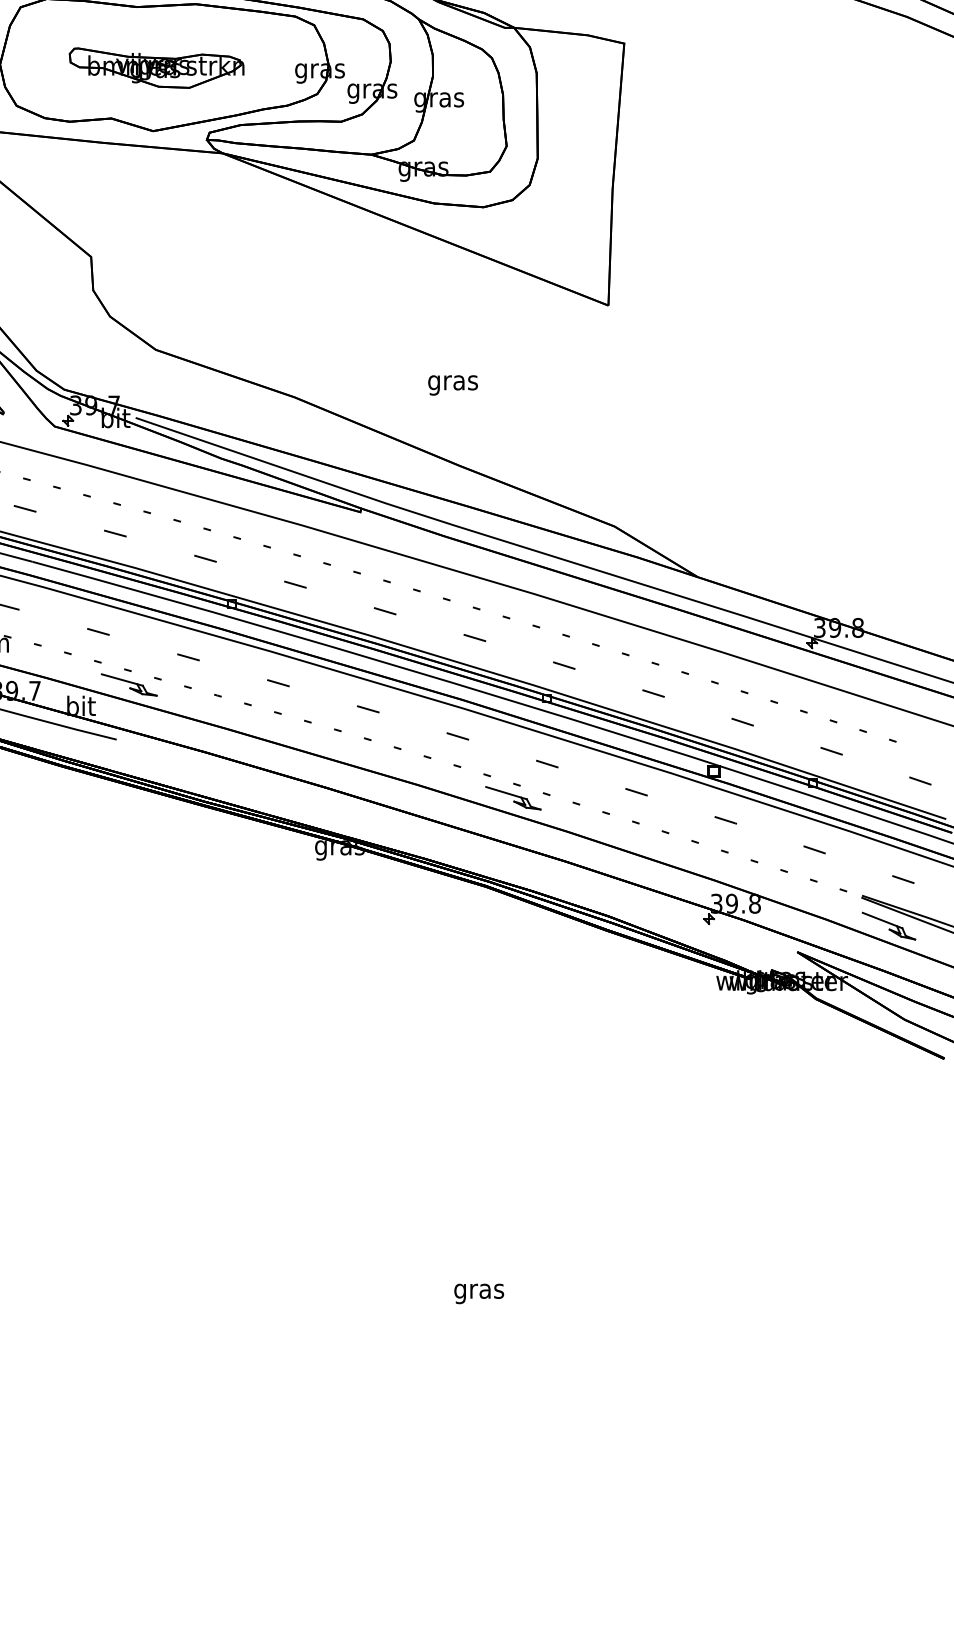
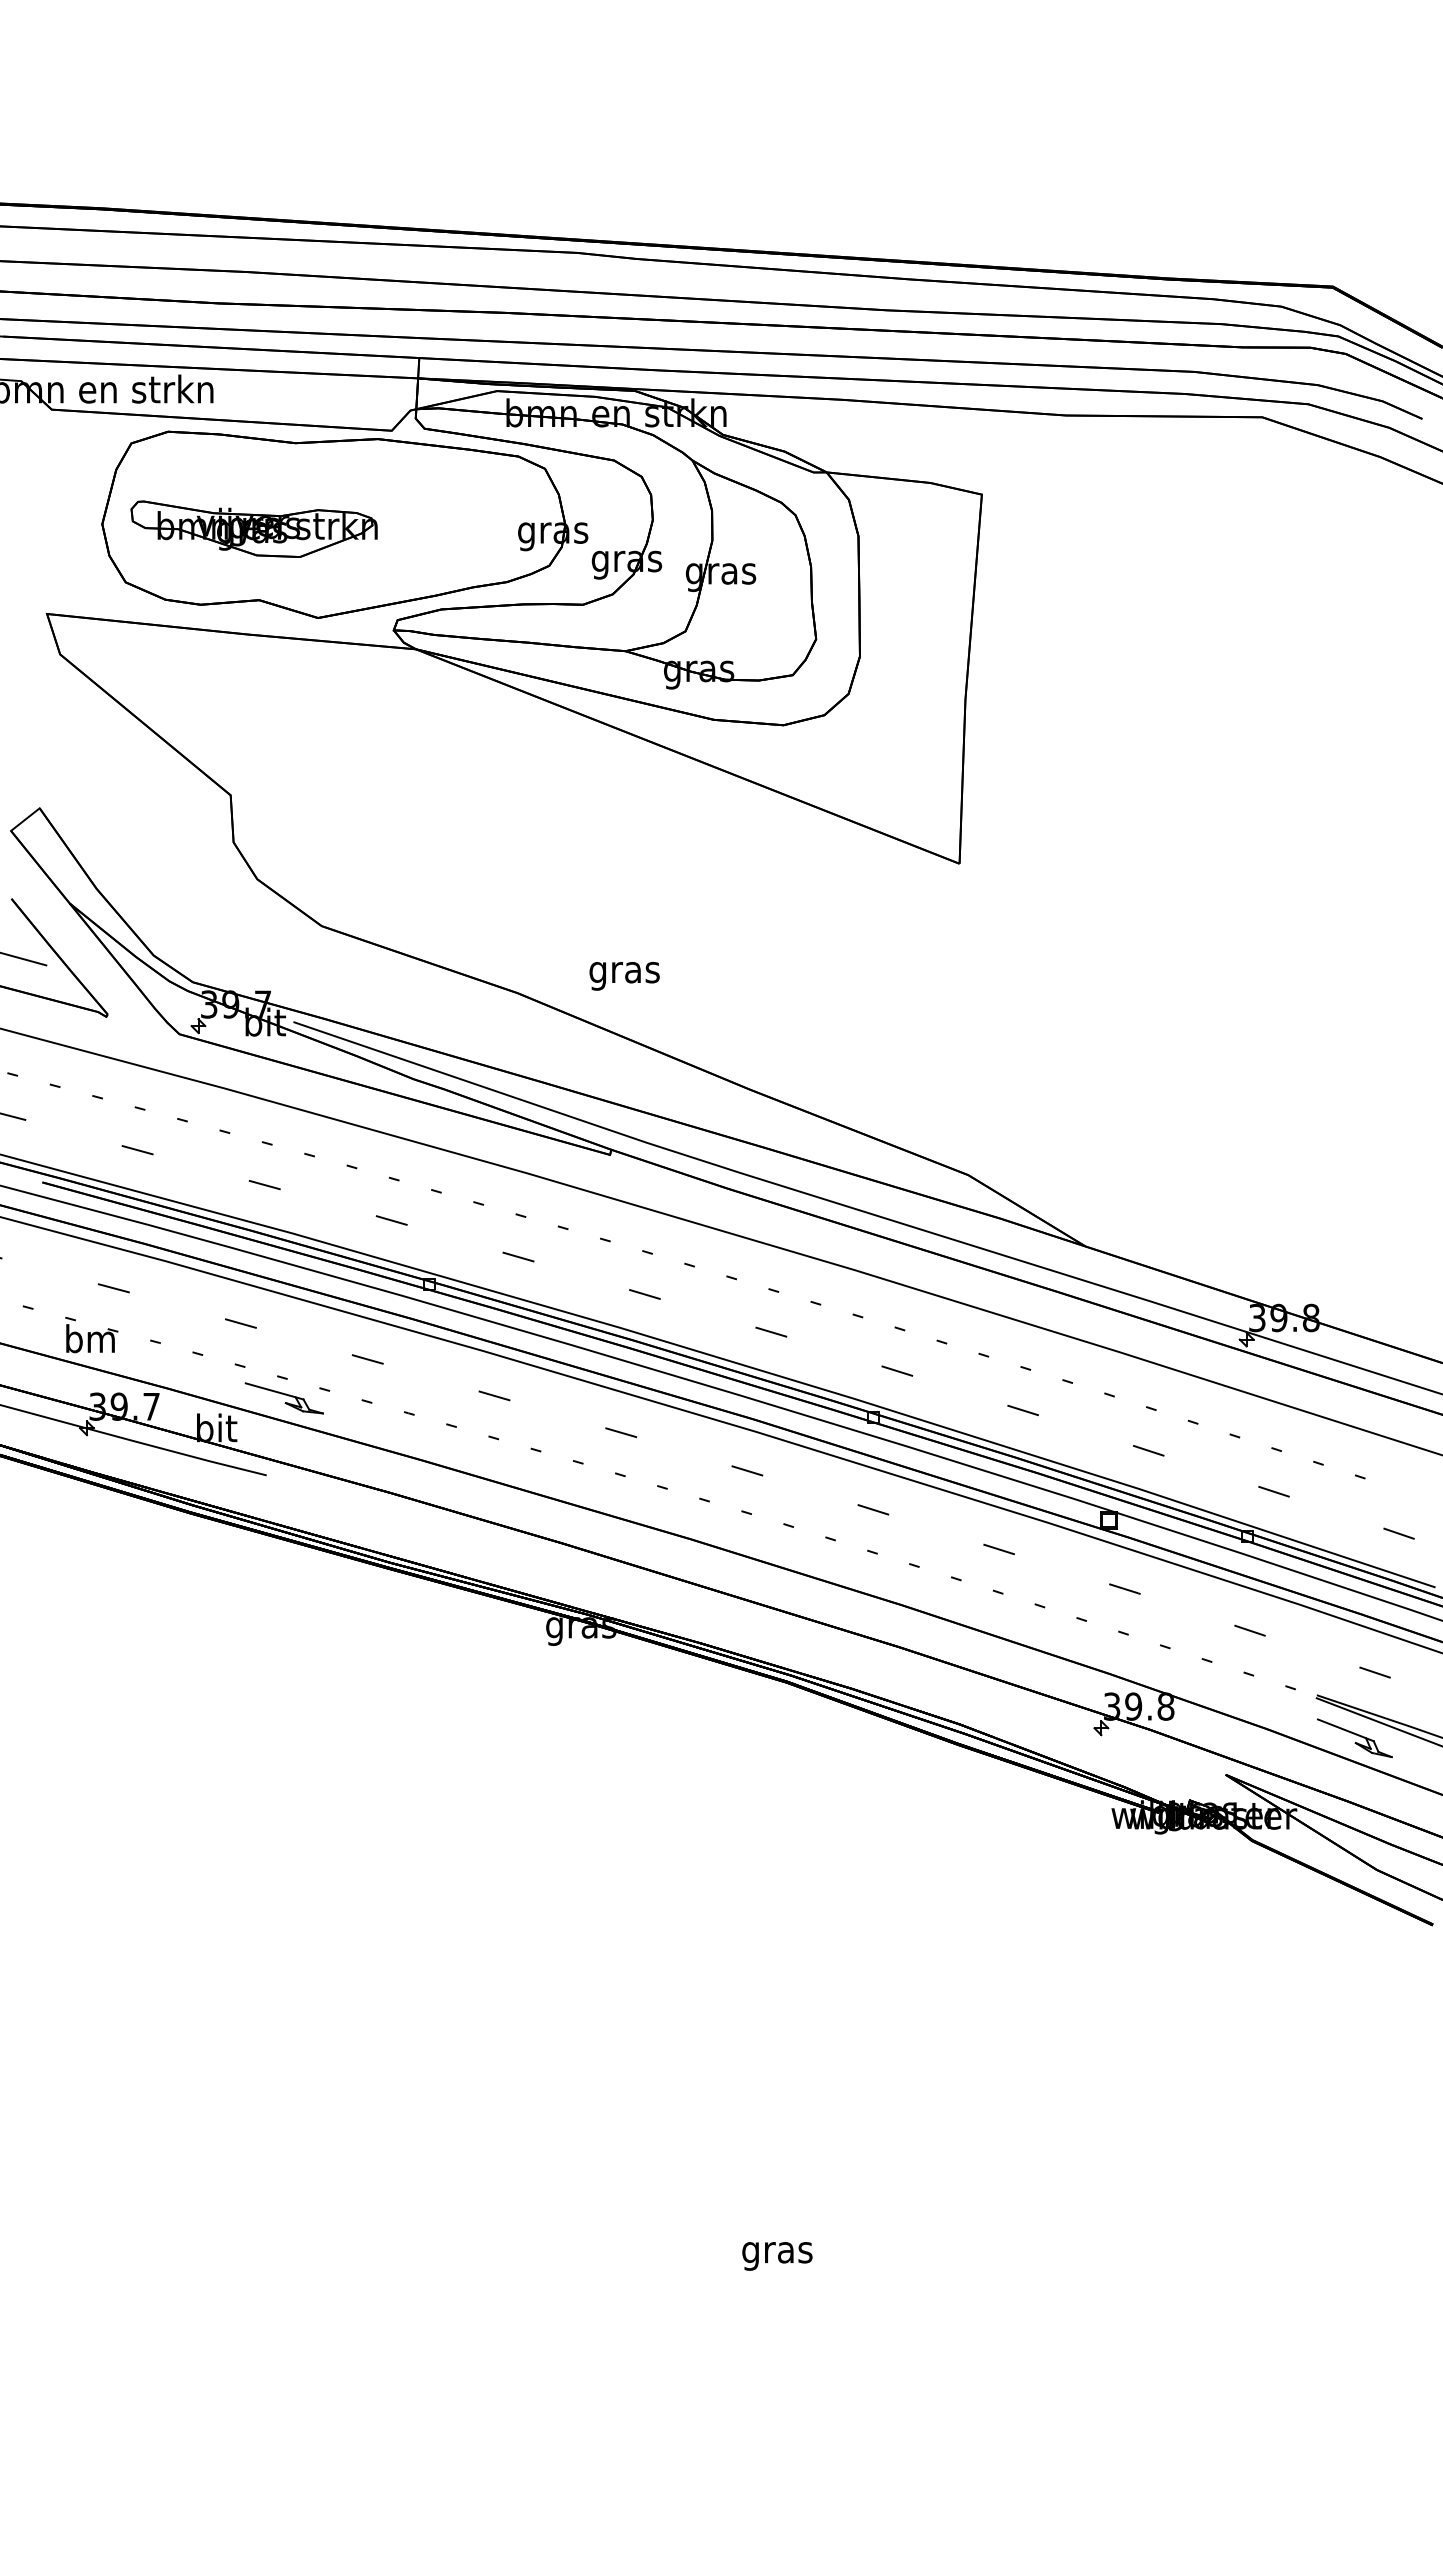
part: (156, 67) -> (253, 528), moved
text: (452, 385) -> (624, 976), moved
part: (513, 797) -> (825, 1557), removed

